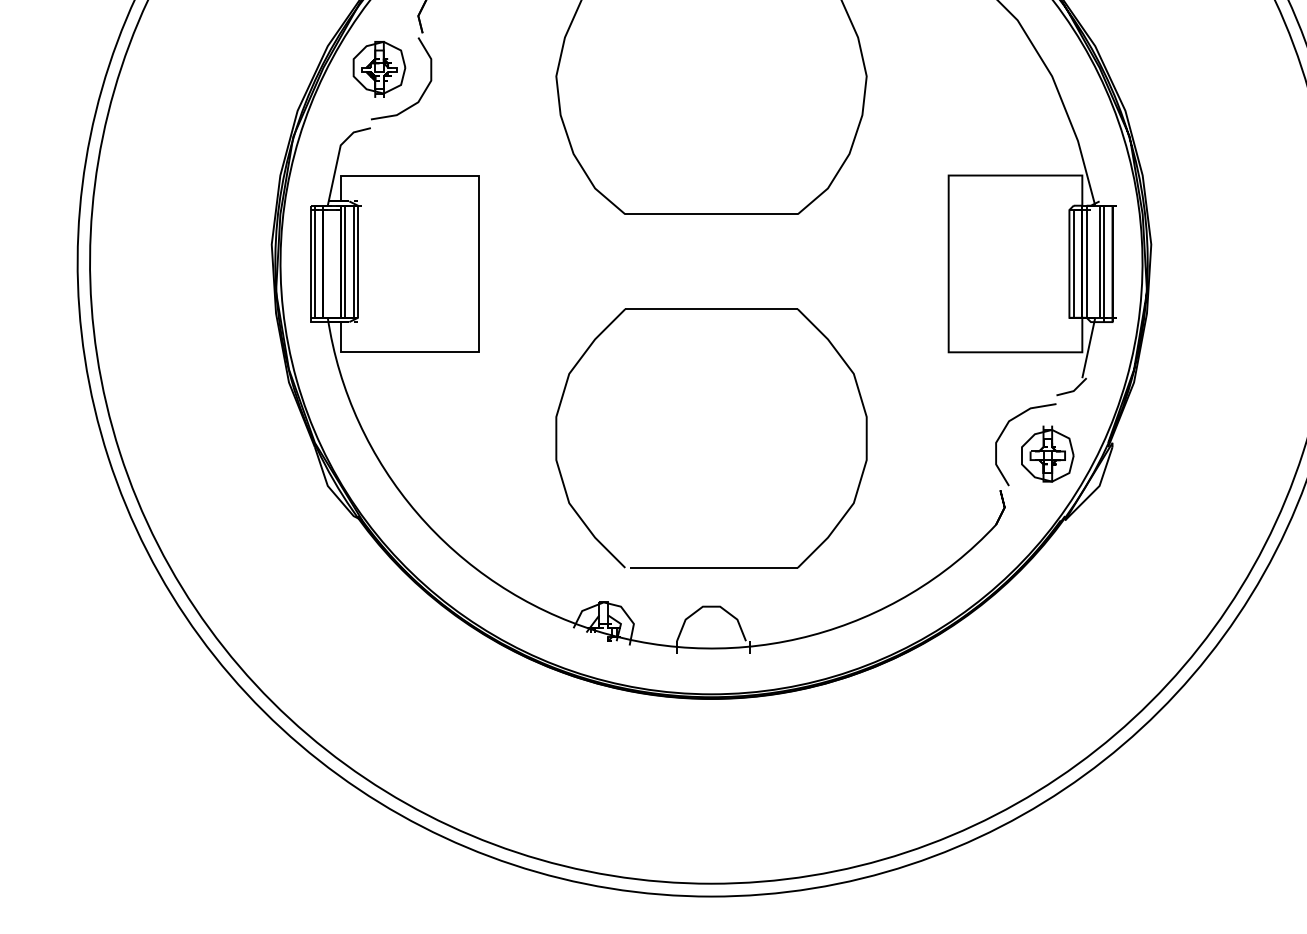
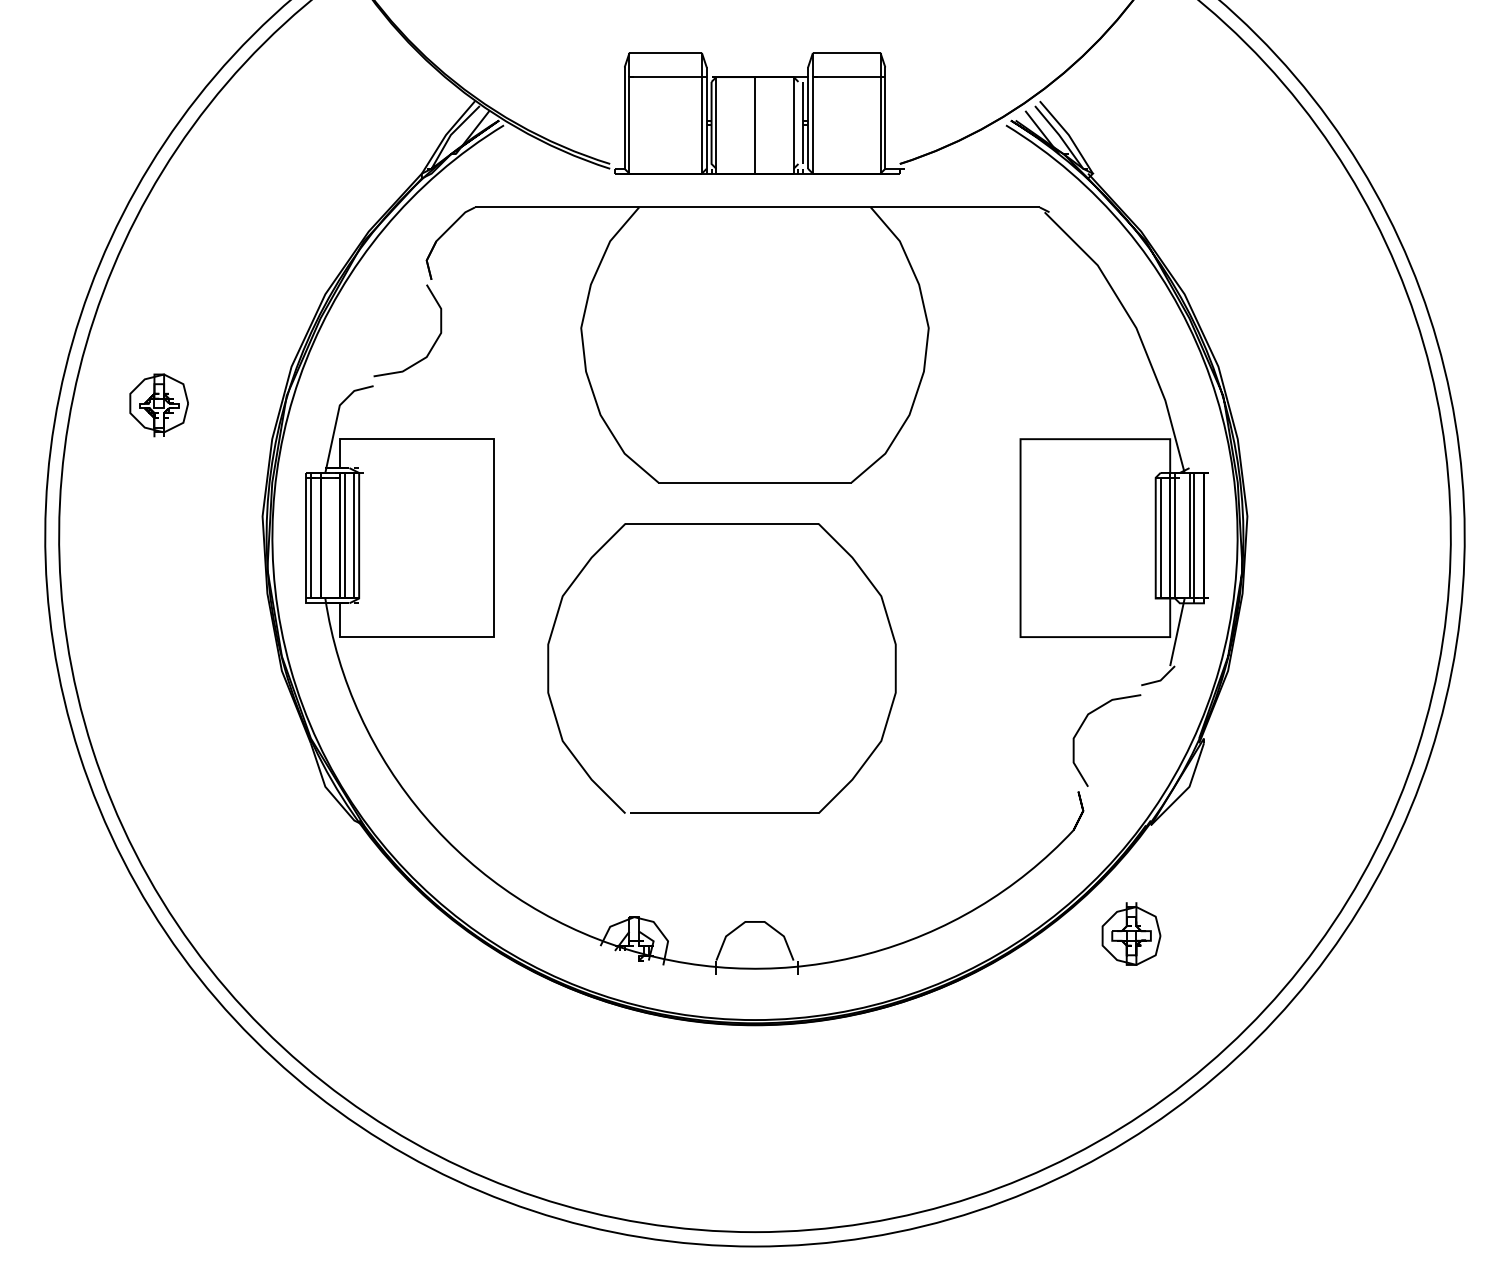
part: (378, 69) -> (158, 405), moved
part: (711, 309) -> (721, 524), moved
part: (1047, 453) -> (1131, 933), moved

